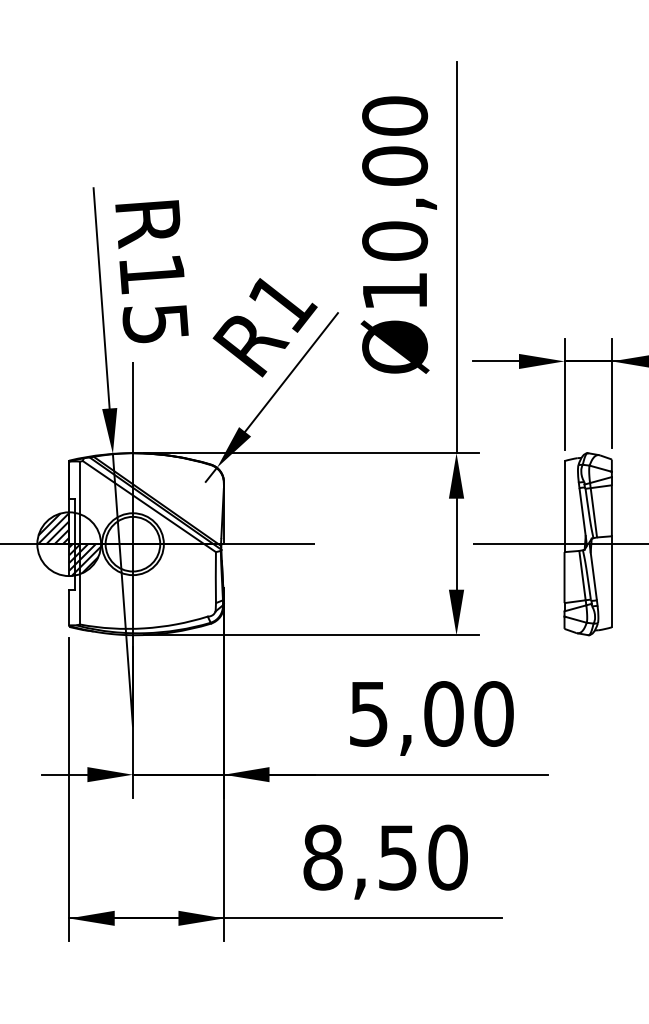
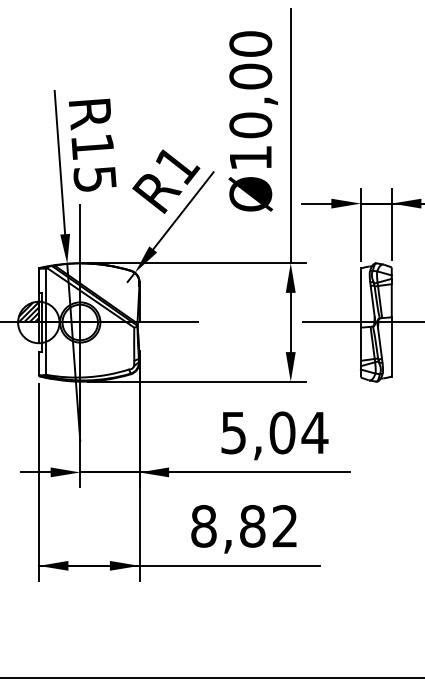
hatch: (84, 559) -> (48, 332), removed
text: (493, 713) -> (314, 432), 5,00 -> 5,04
text: (423, 857) -> (269, 526), 8,50 -> 8,82

